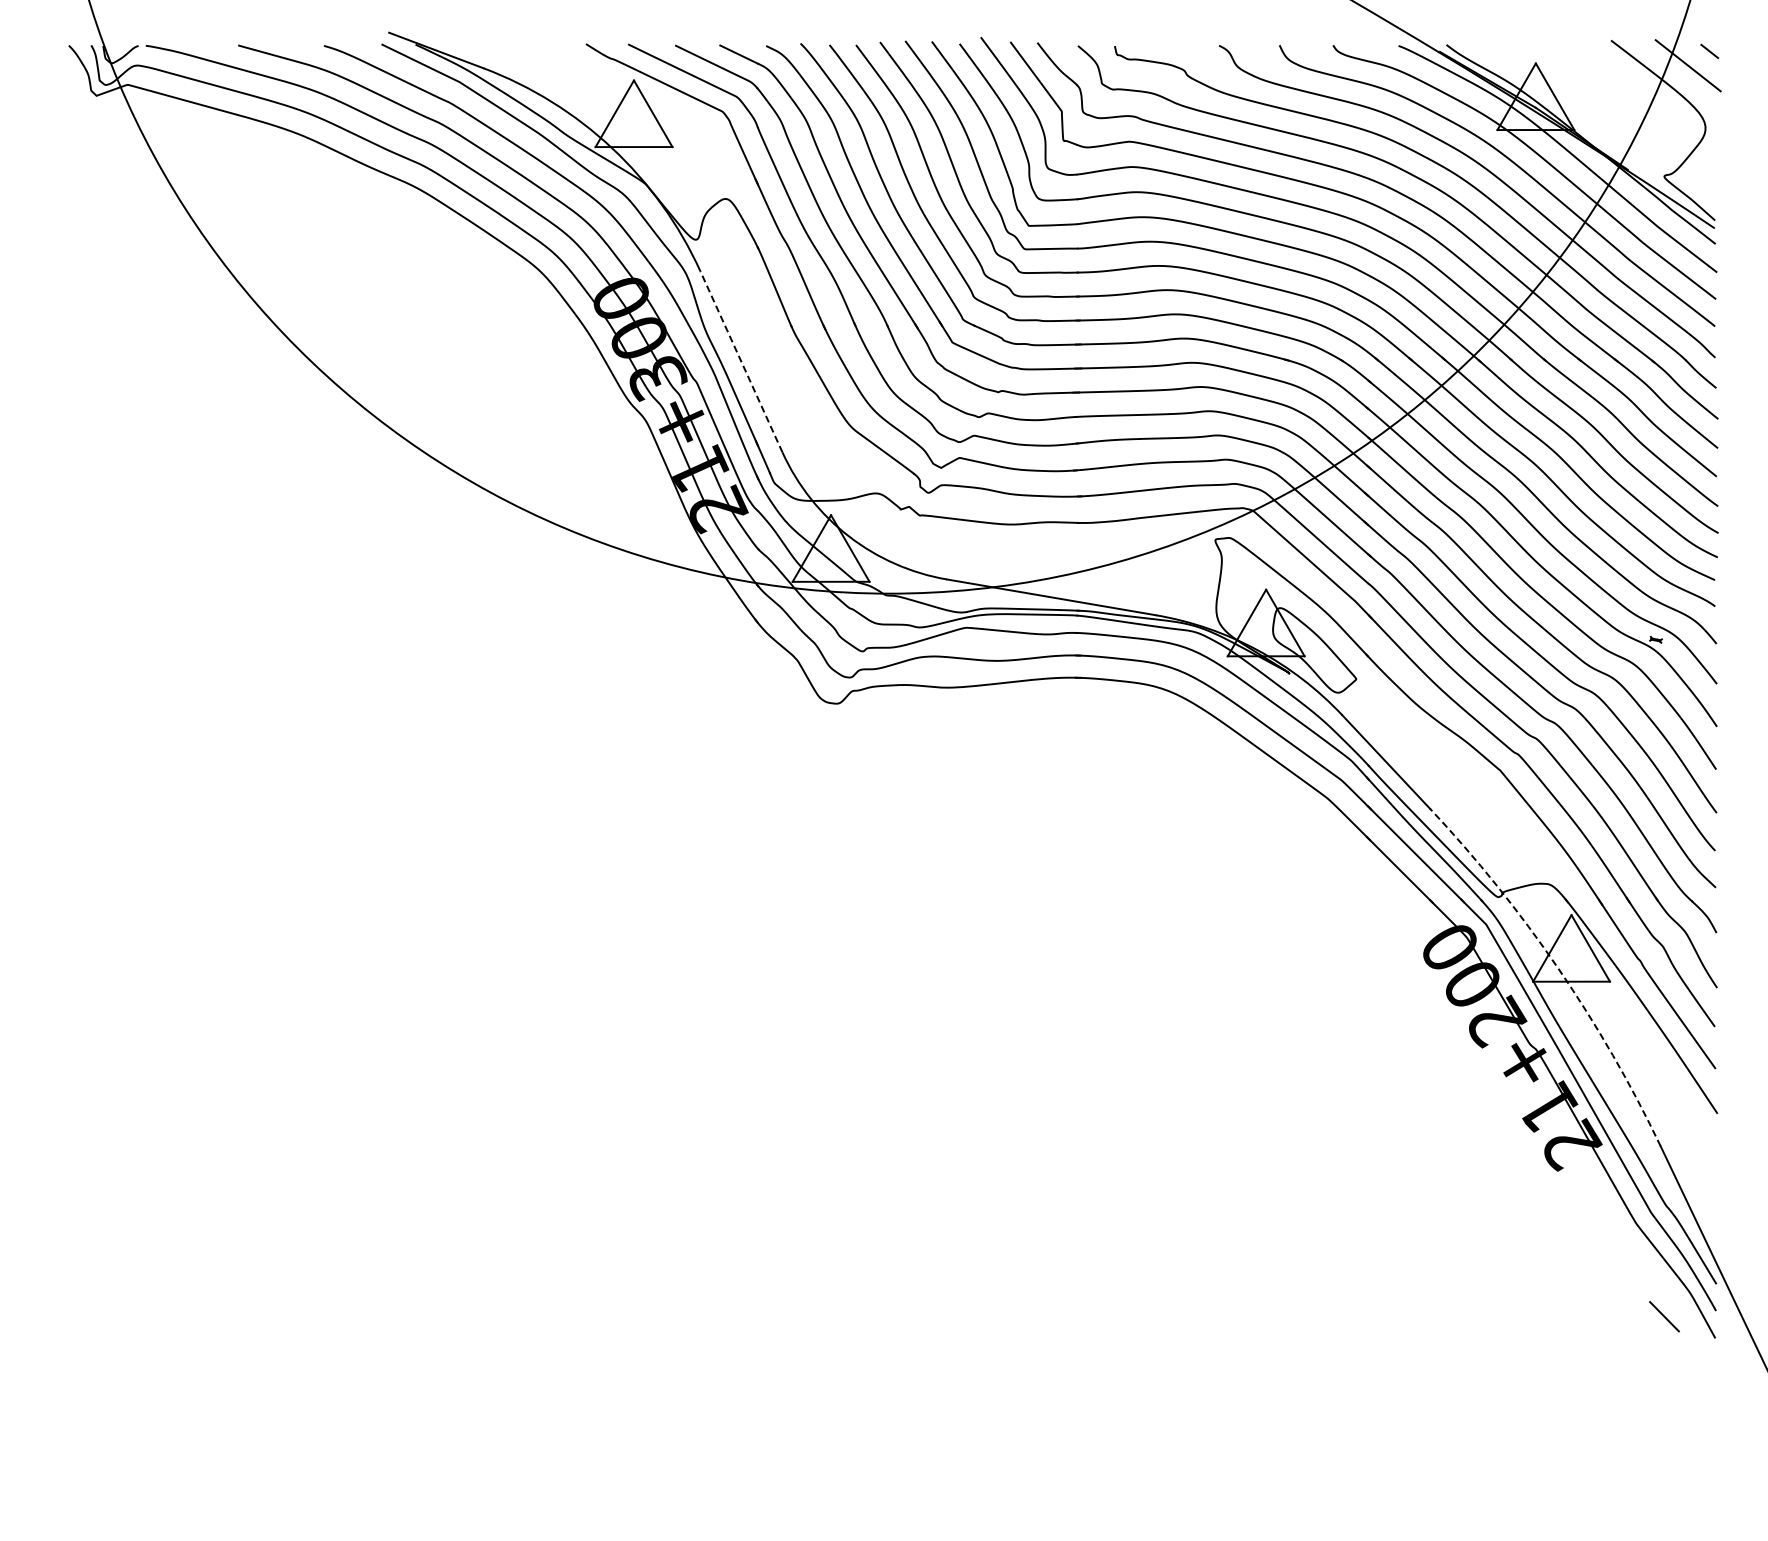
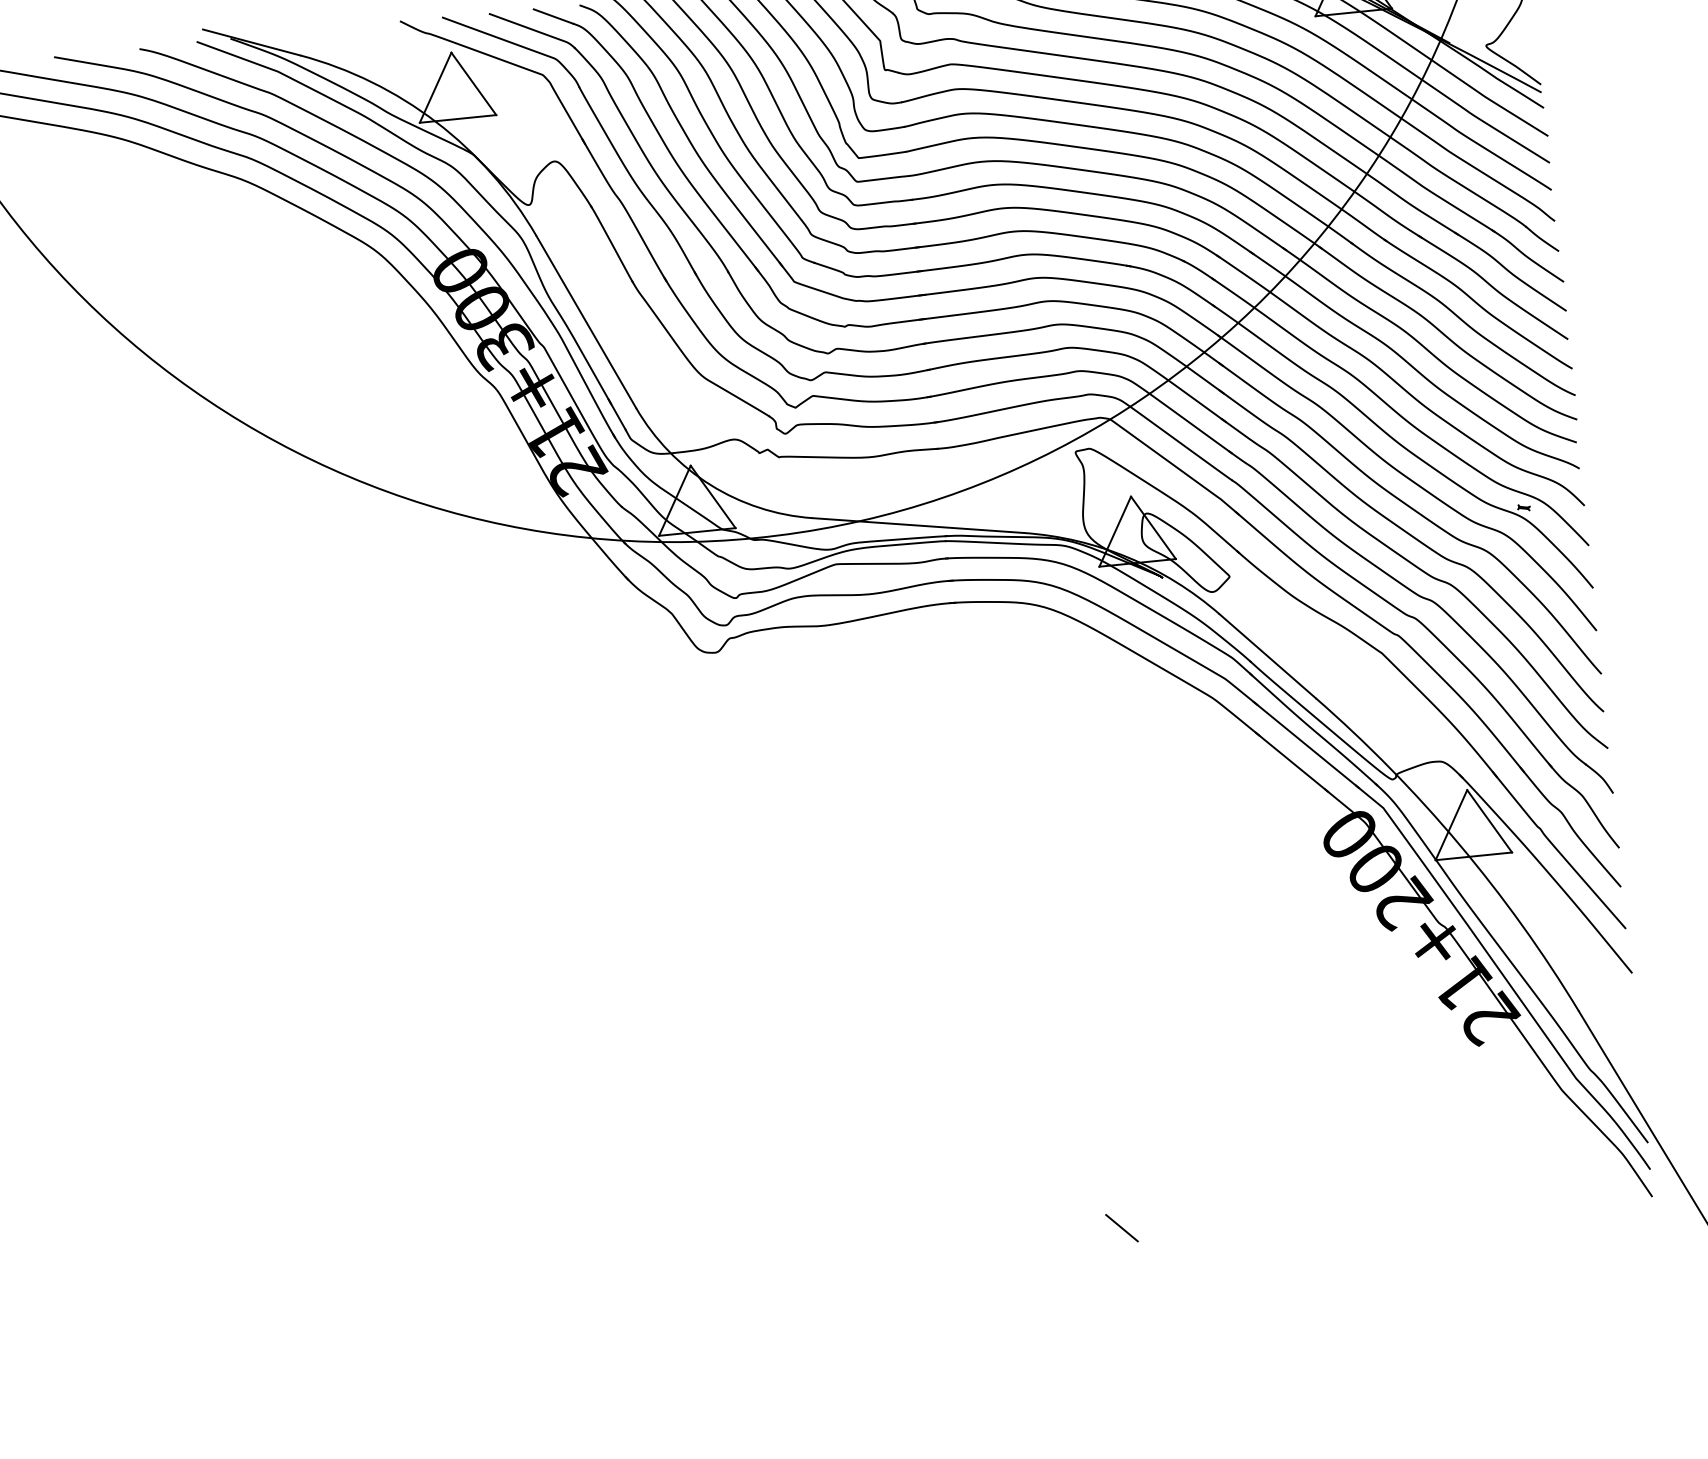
line: (741, 361) -> (586, 321), dashed -> solid
arc: (1558, 968) -> (1459, 844), dashed -> solid
line: (1664, 1316) -> (1121, 1227), moved

